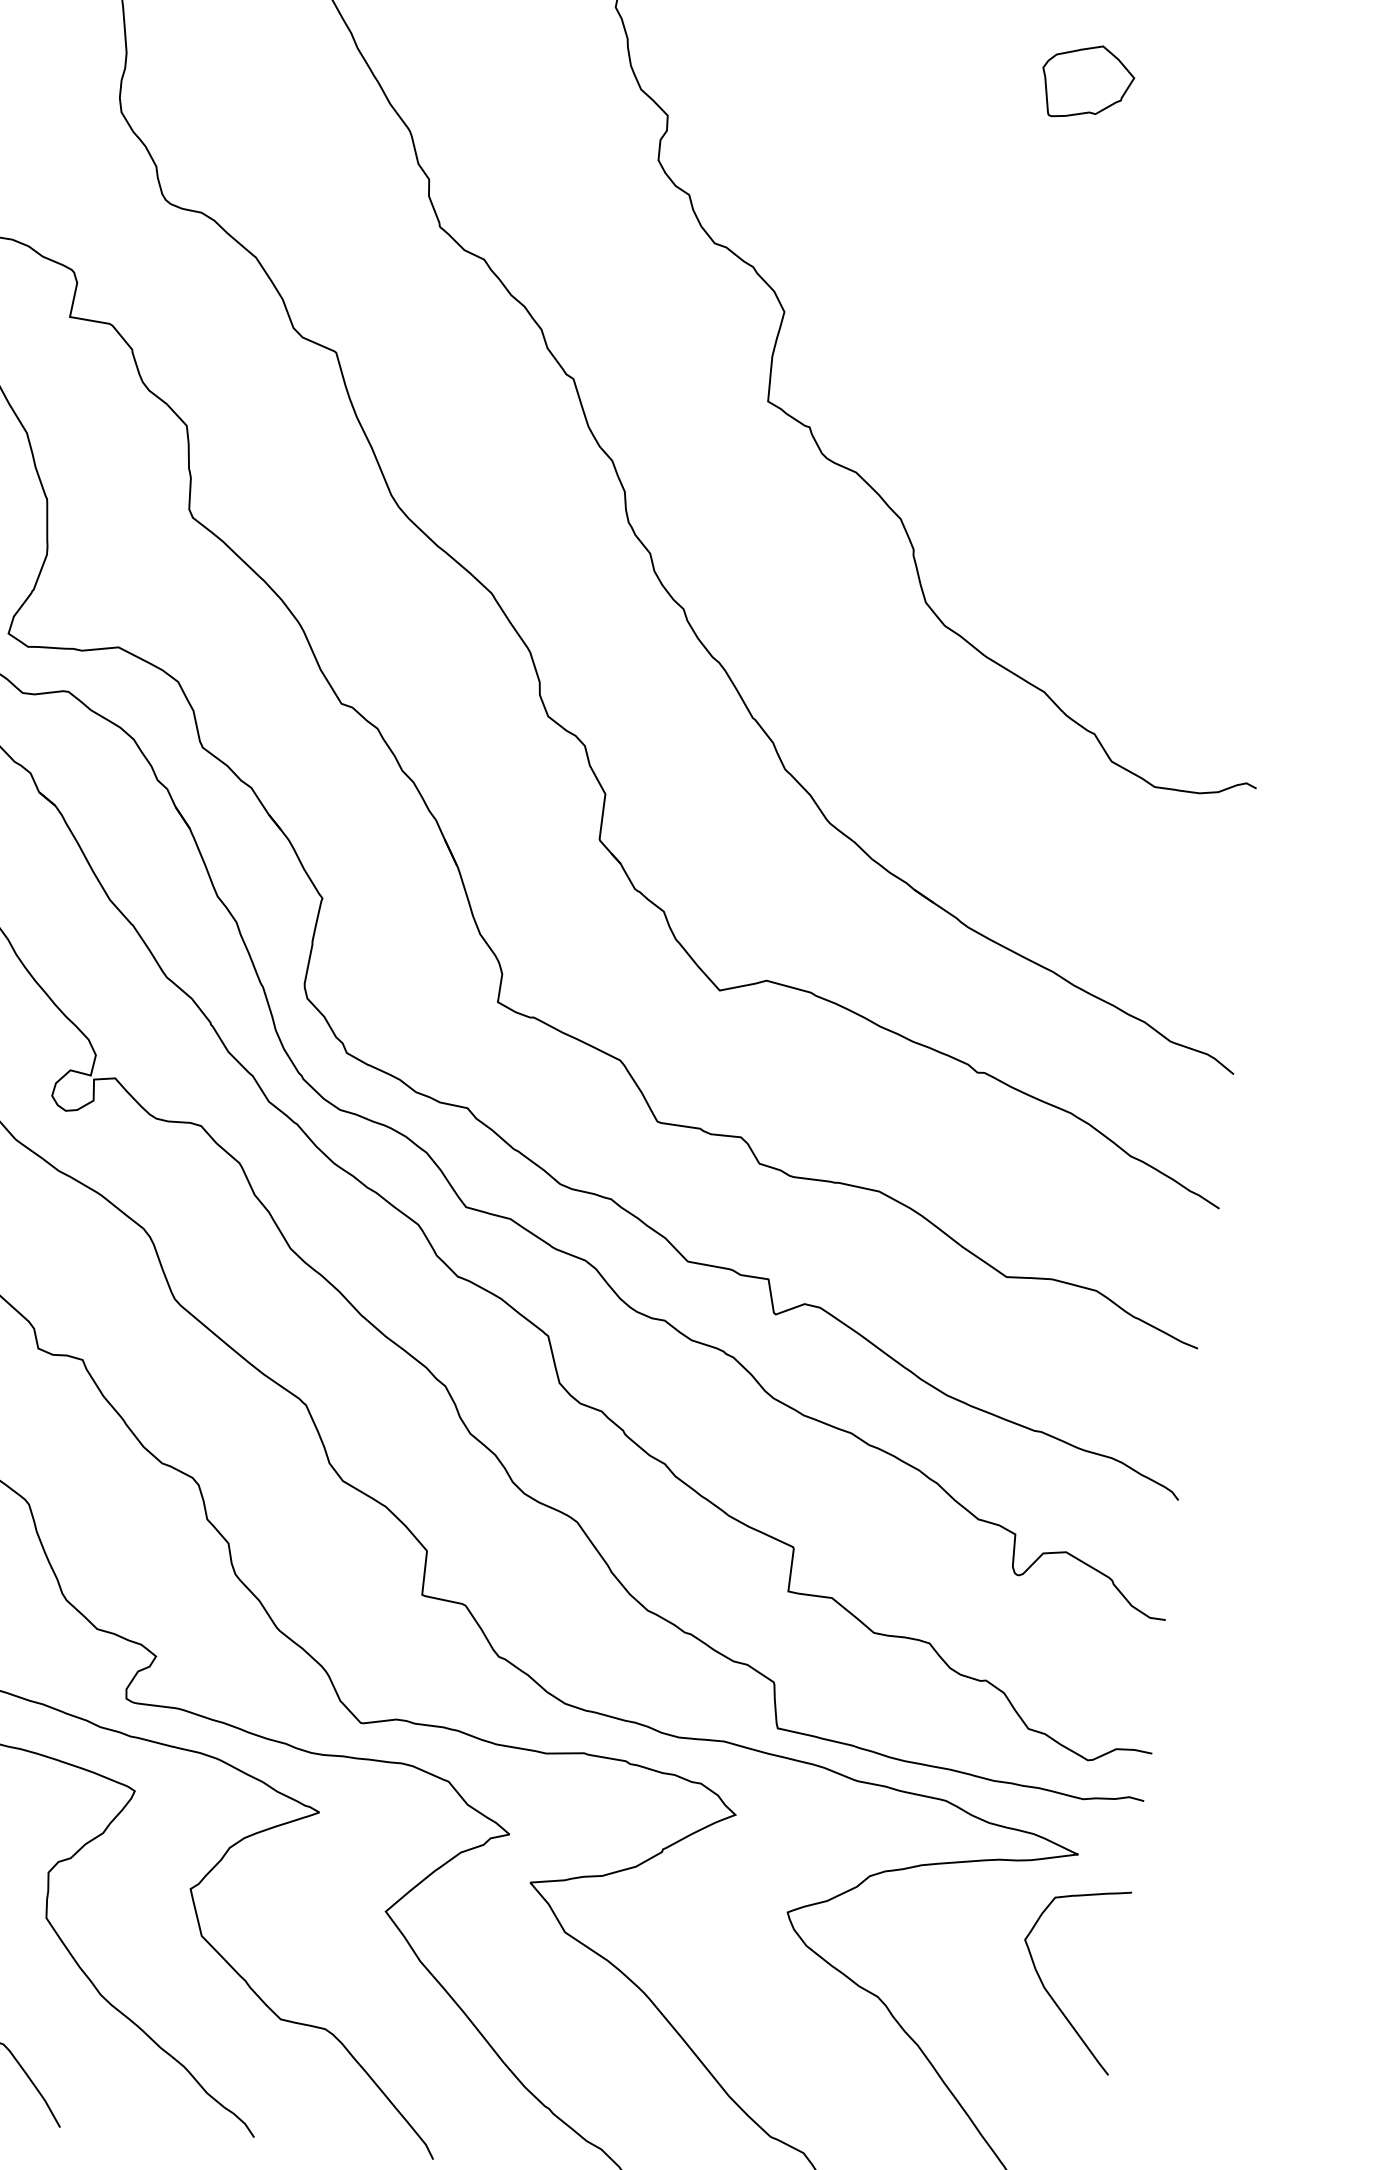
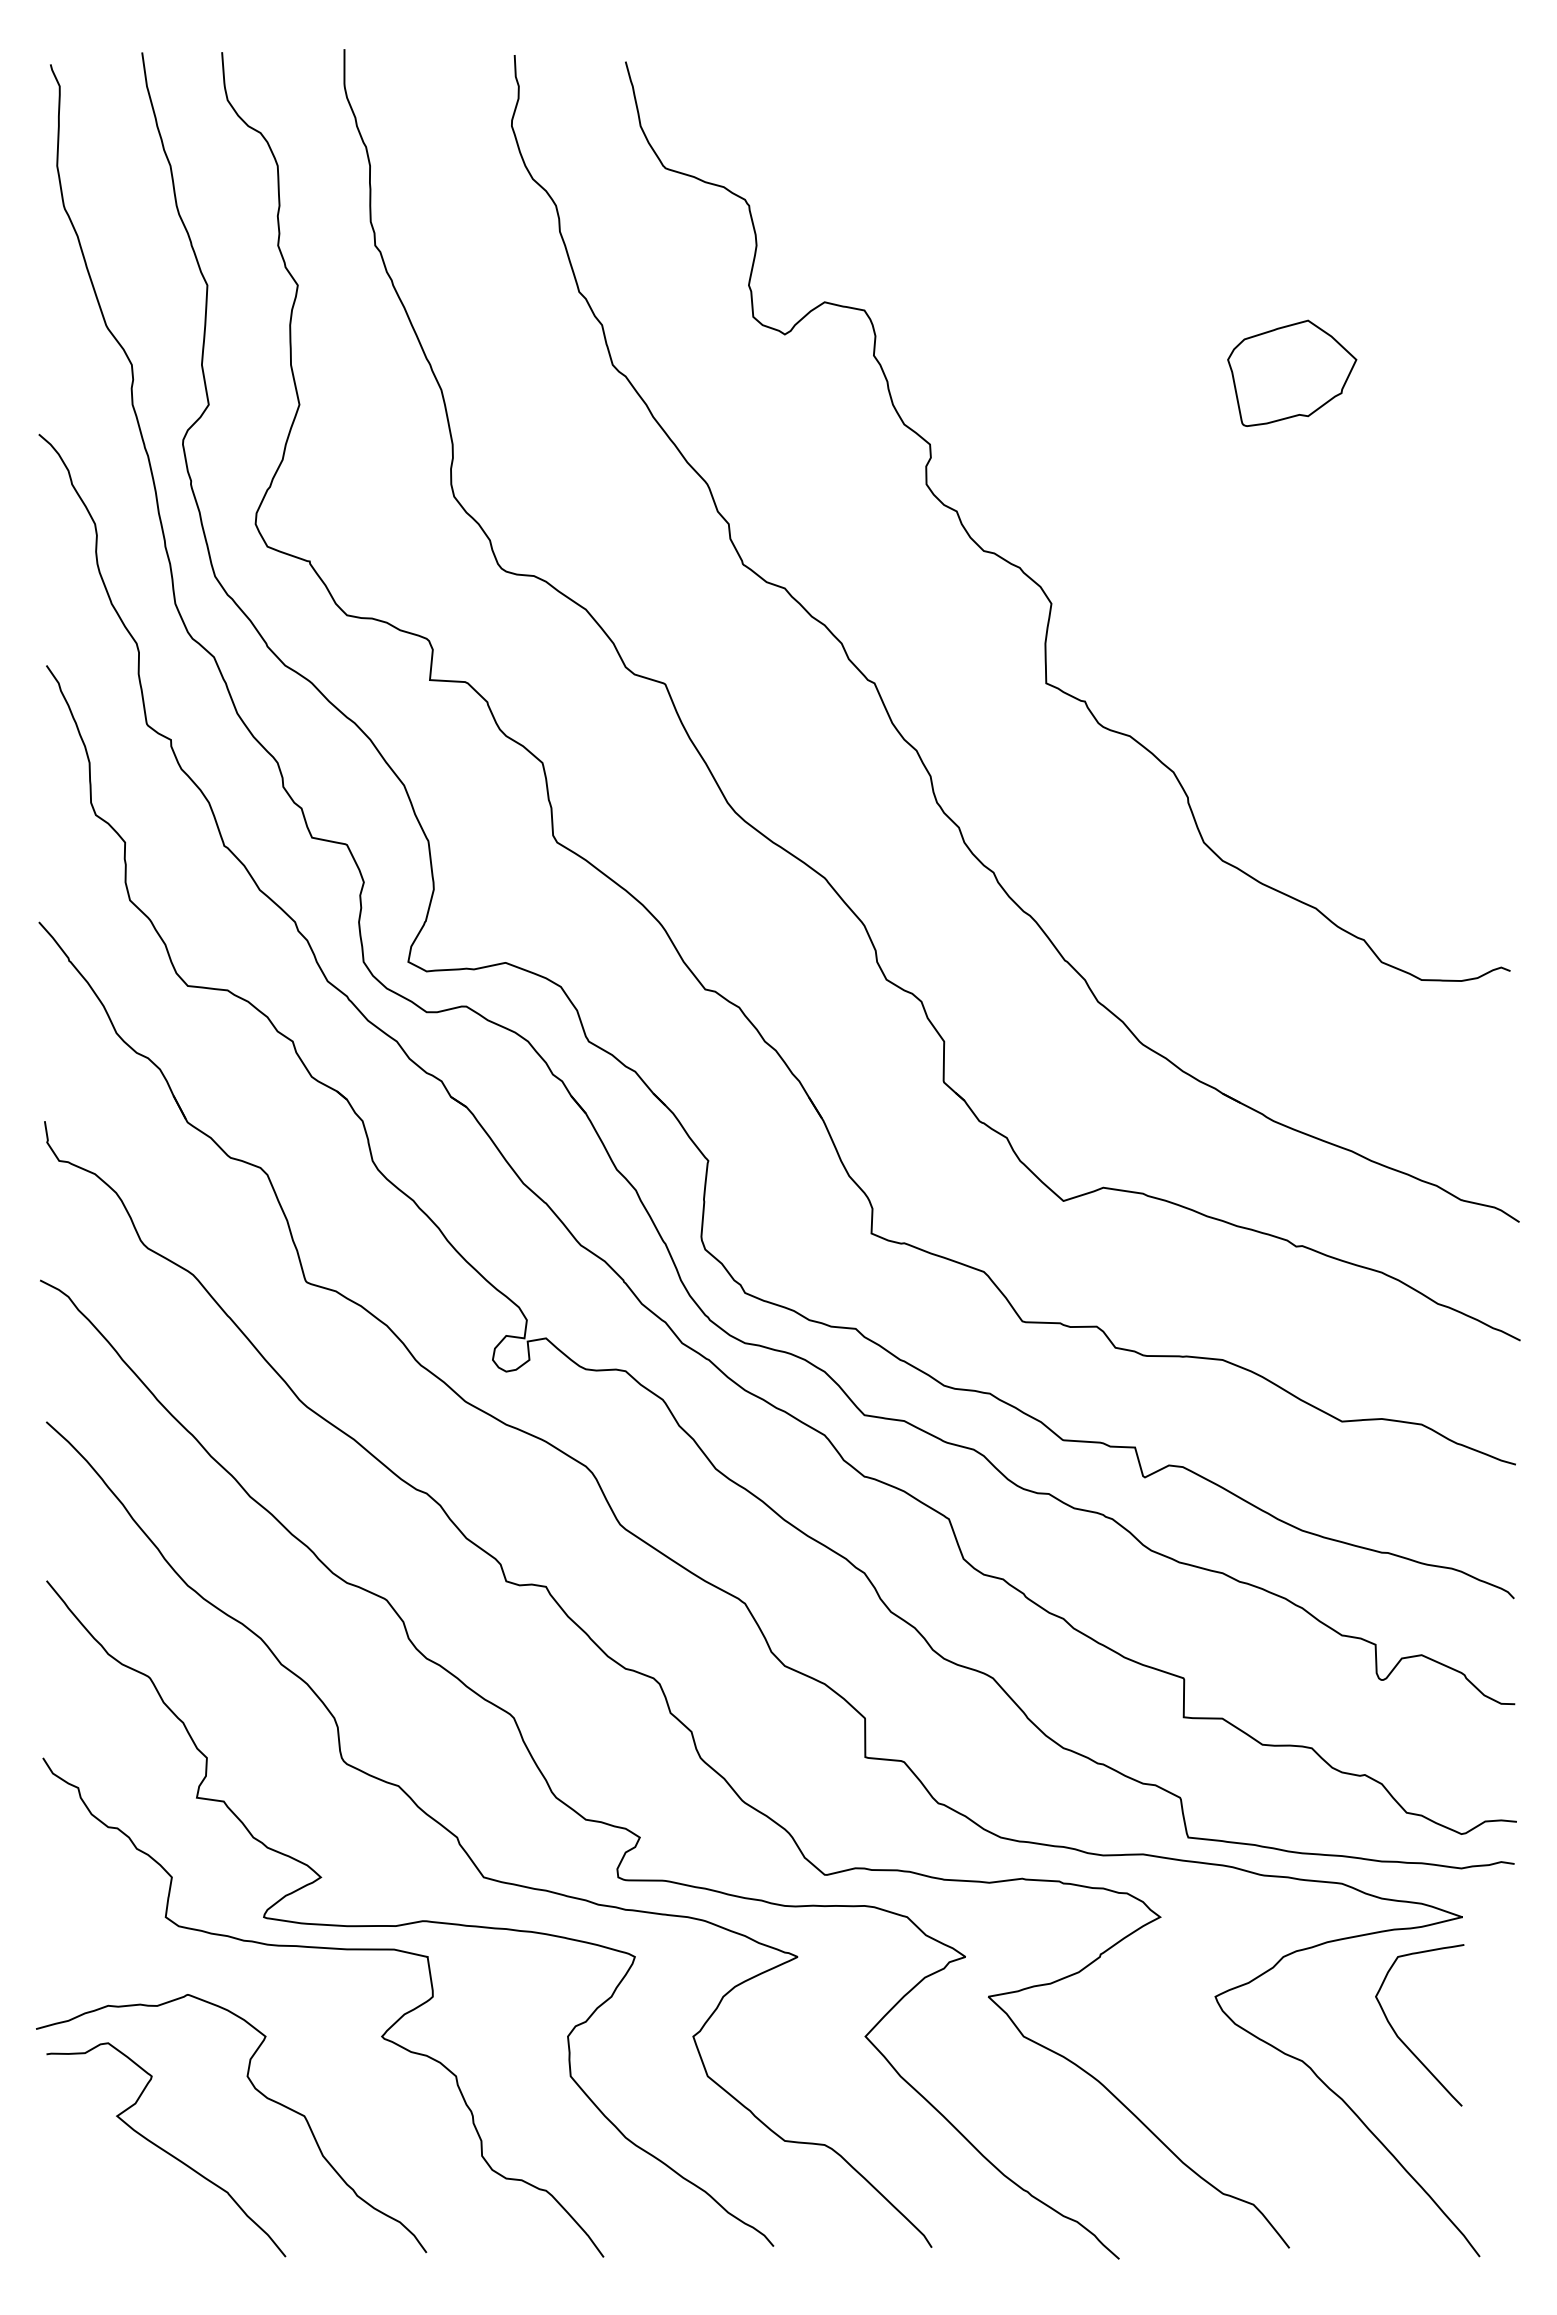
part: (1087, 82) -> (1292, 373), size x1.6
curve: (1050, 1994) -> (1403, 2041), moved

